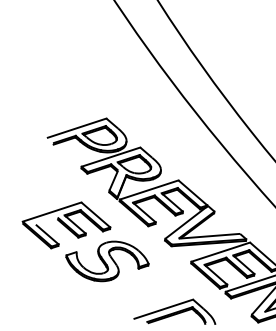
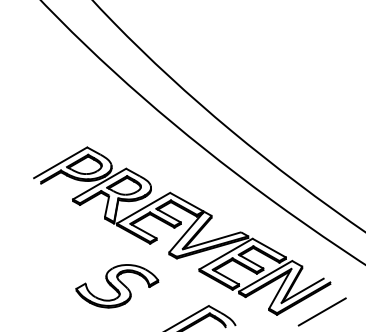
part: (65, 225) -> (69, 259), removed

